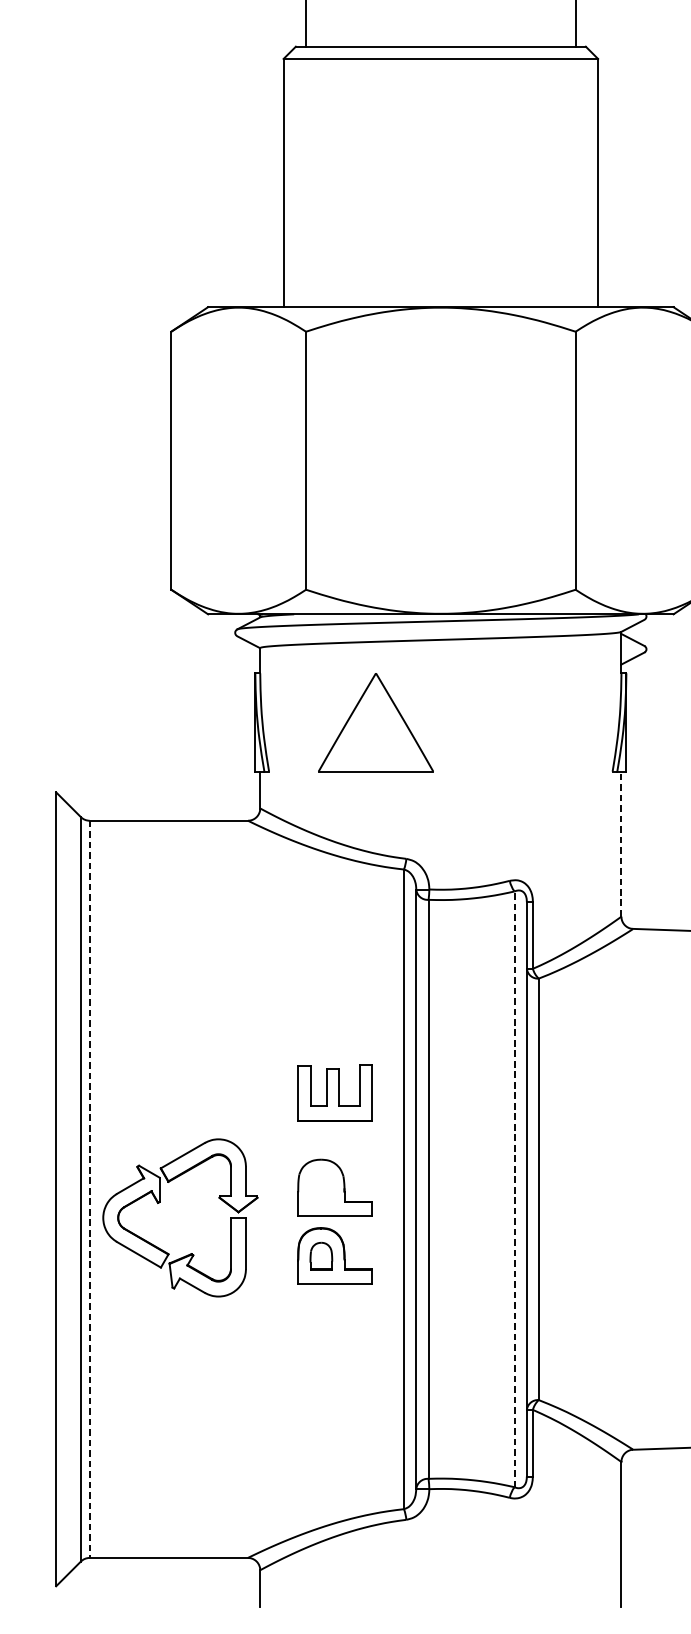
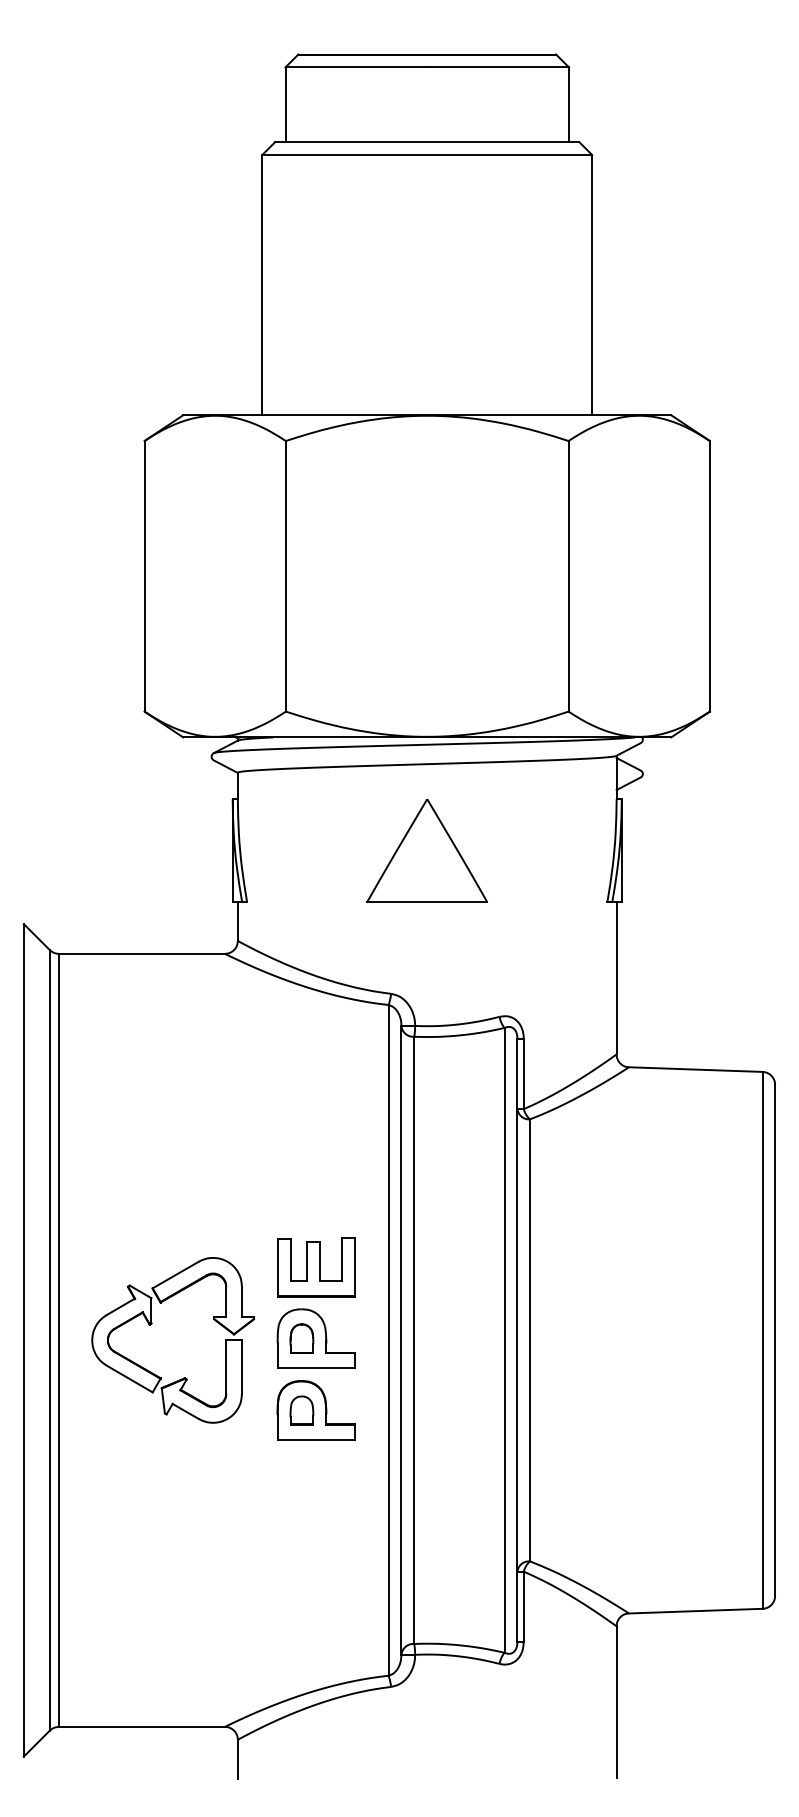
part: (375, 722) -> (426, 850), moved
line: (621, 843) -> (616, 977), dashed -> solid
part: (335, 1093) -> (316, 1267), moved
part: (320, 1187) -> (301, 1338), added
line: (514, 1188) -> (504, 1339), dashed -> solid
line: (89, 1189) -> (58, 1340), dashed -> solid
part: (160, 1202) -> (152, 1324), moved

